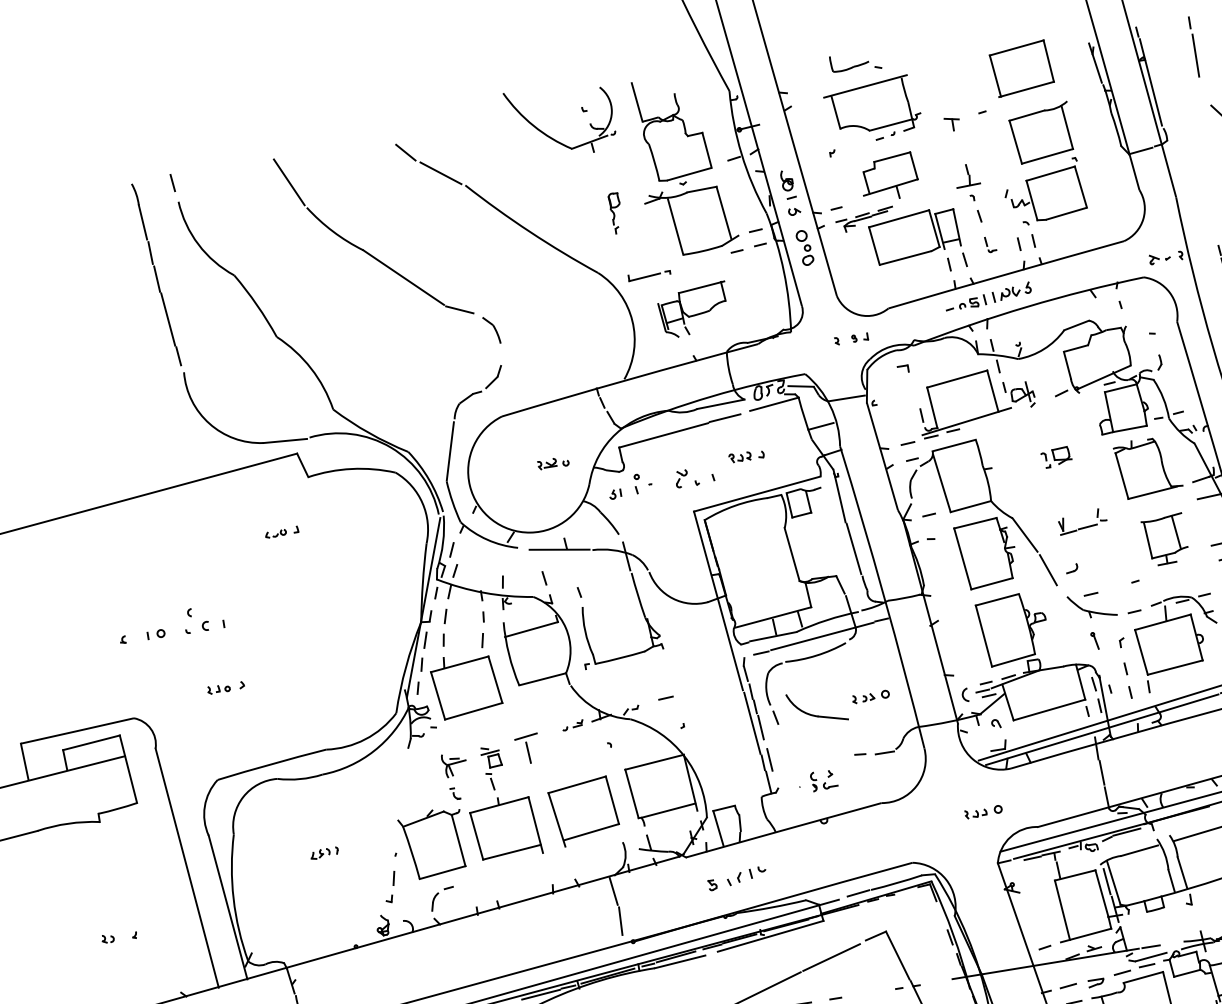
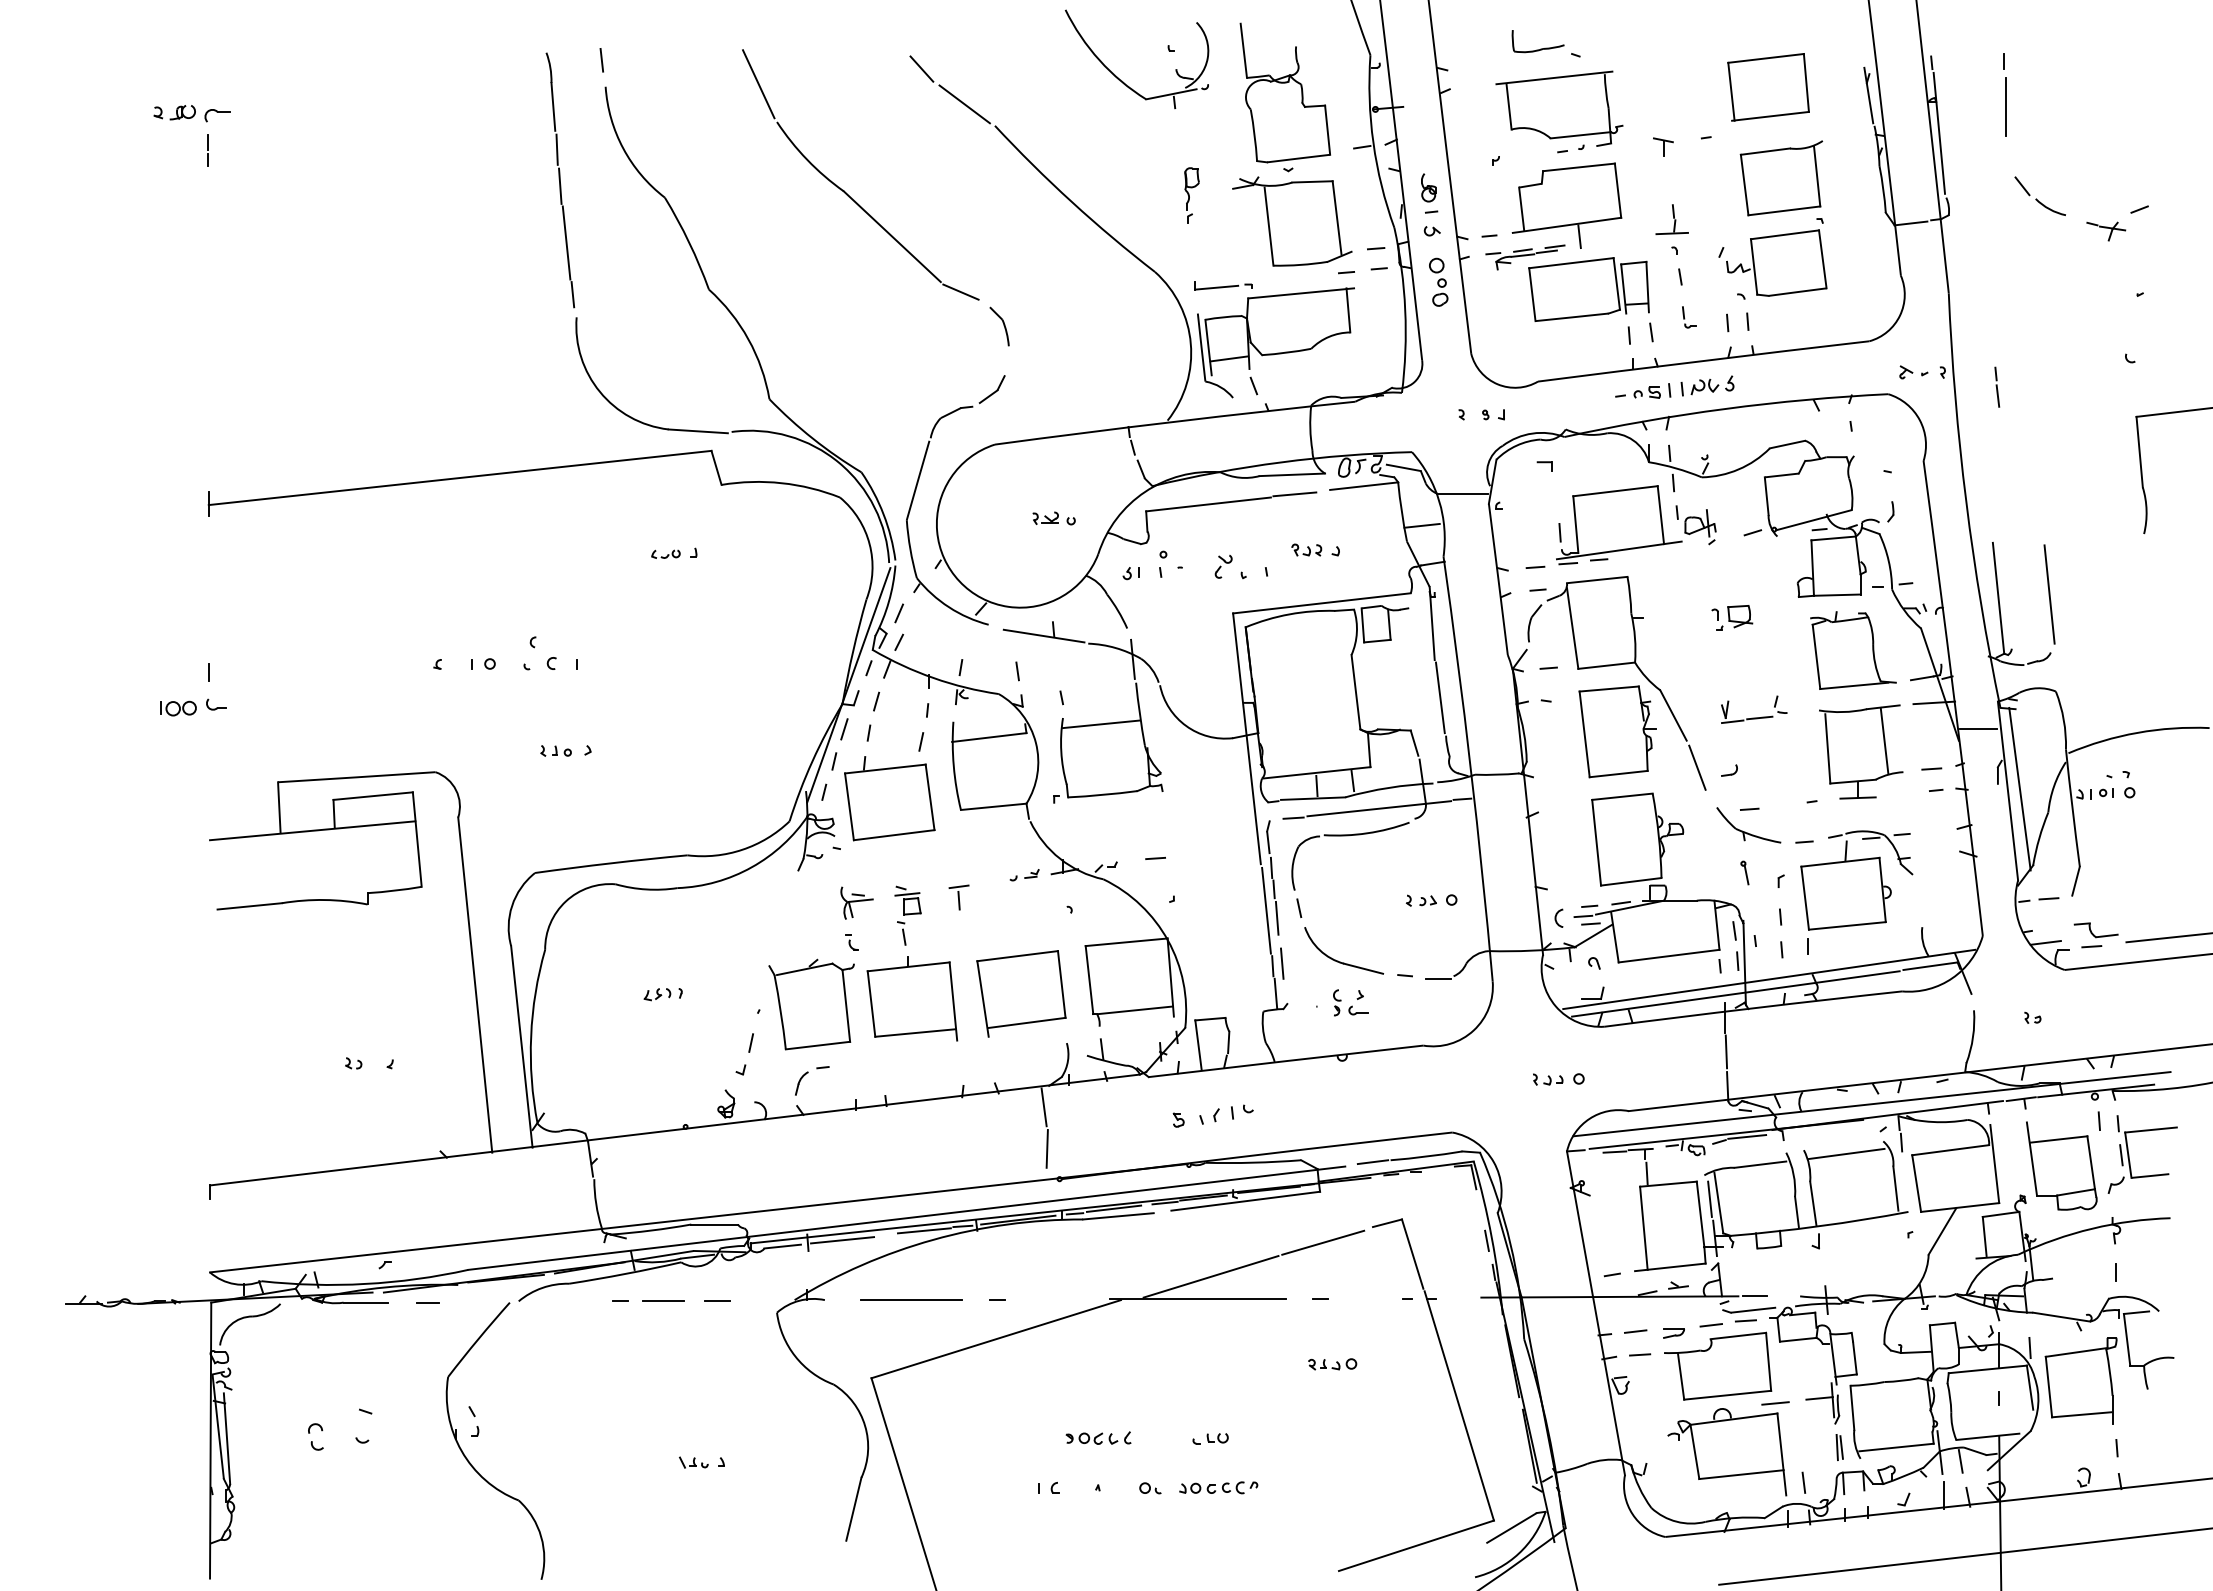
part: (888, 177) -> (1566, 205), size x1.43
part: (693, 310) -> (1275, 342), size x1.67
part: (1165, 539) -> (1861, 751), size x1.43
line: (611, 607) -> (1101, 724), added
part: (814, 714) -> (1338, 960), moved
part: (527, 749) -> (958, 897), size x0.62

